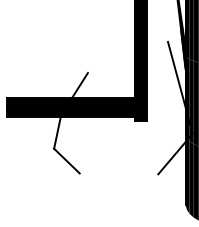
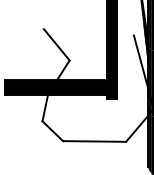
line: (71, 53) -> (56, 44), added
line: (118, 173) -> (94, 141), added

